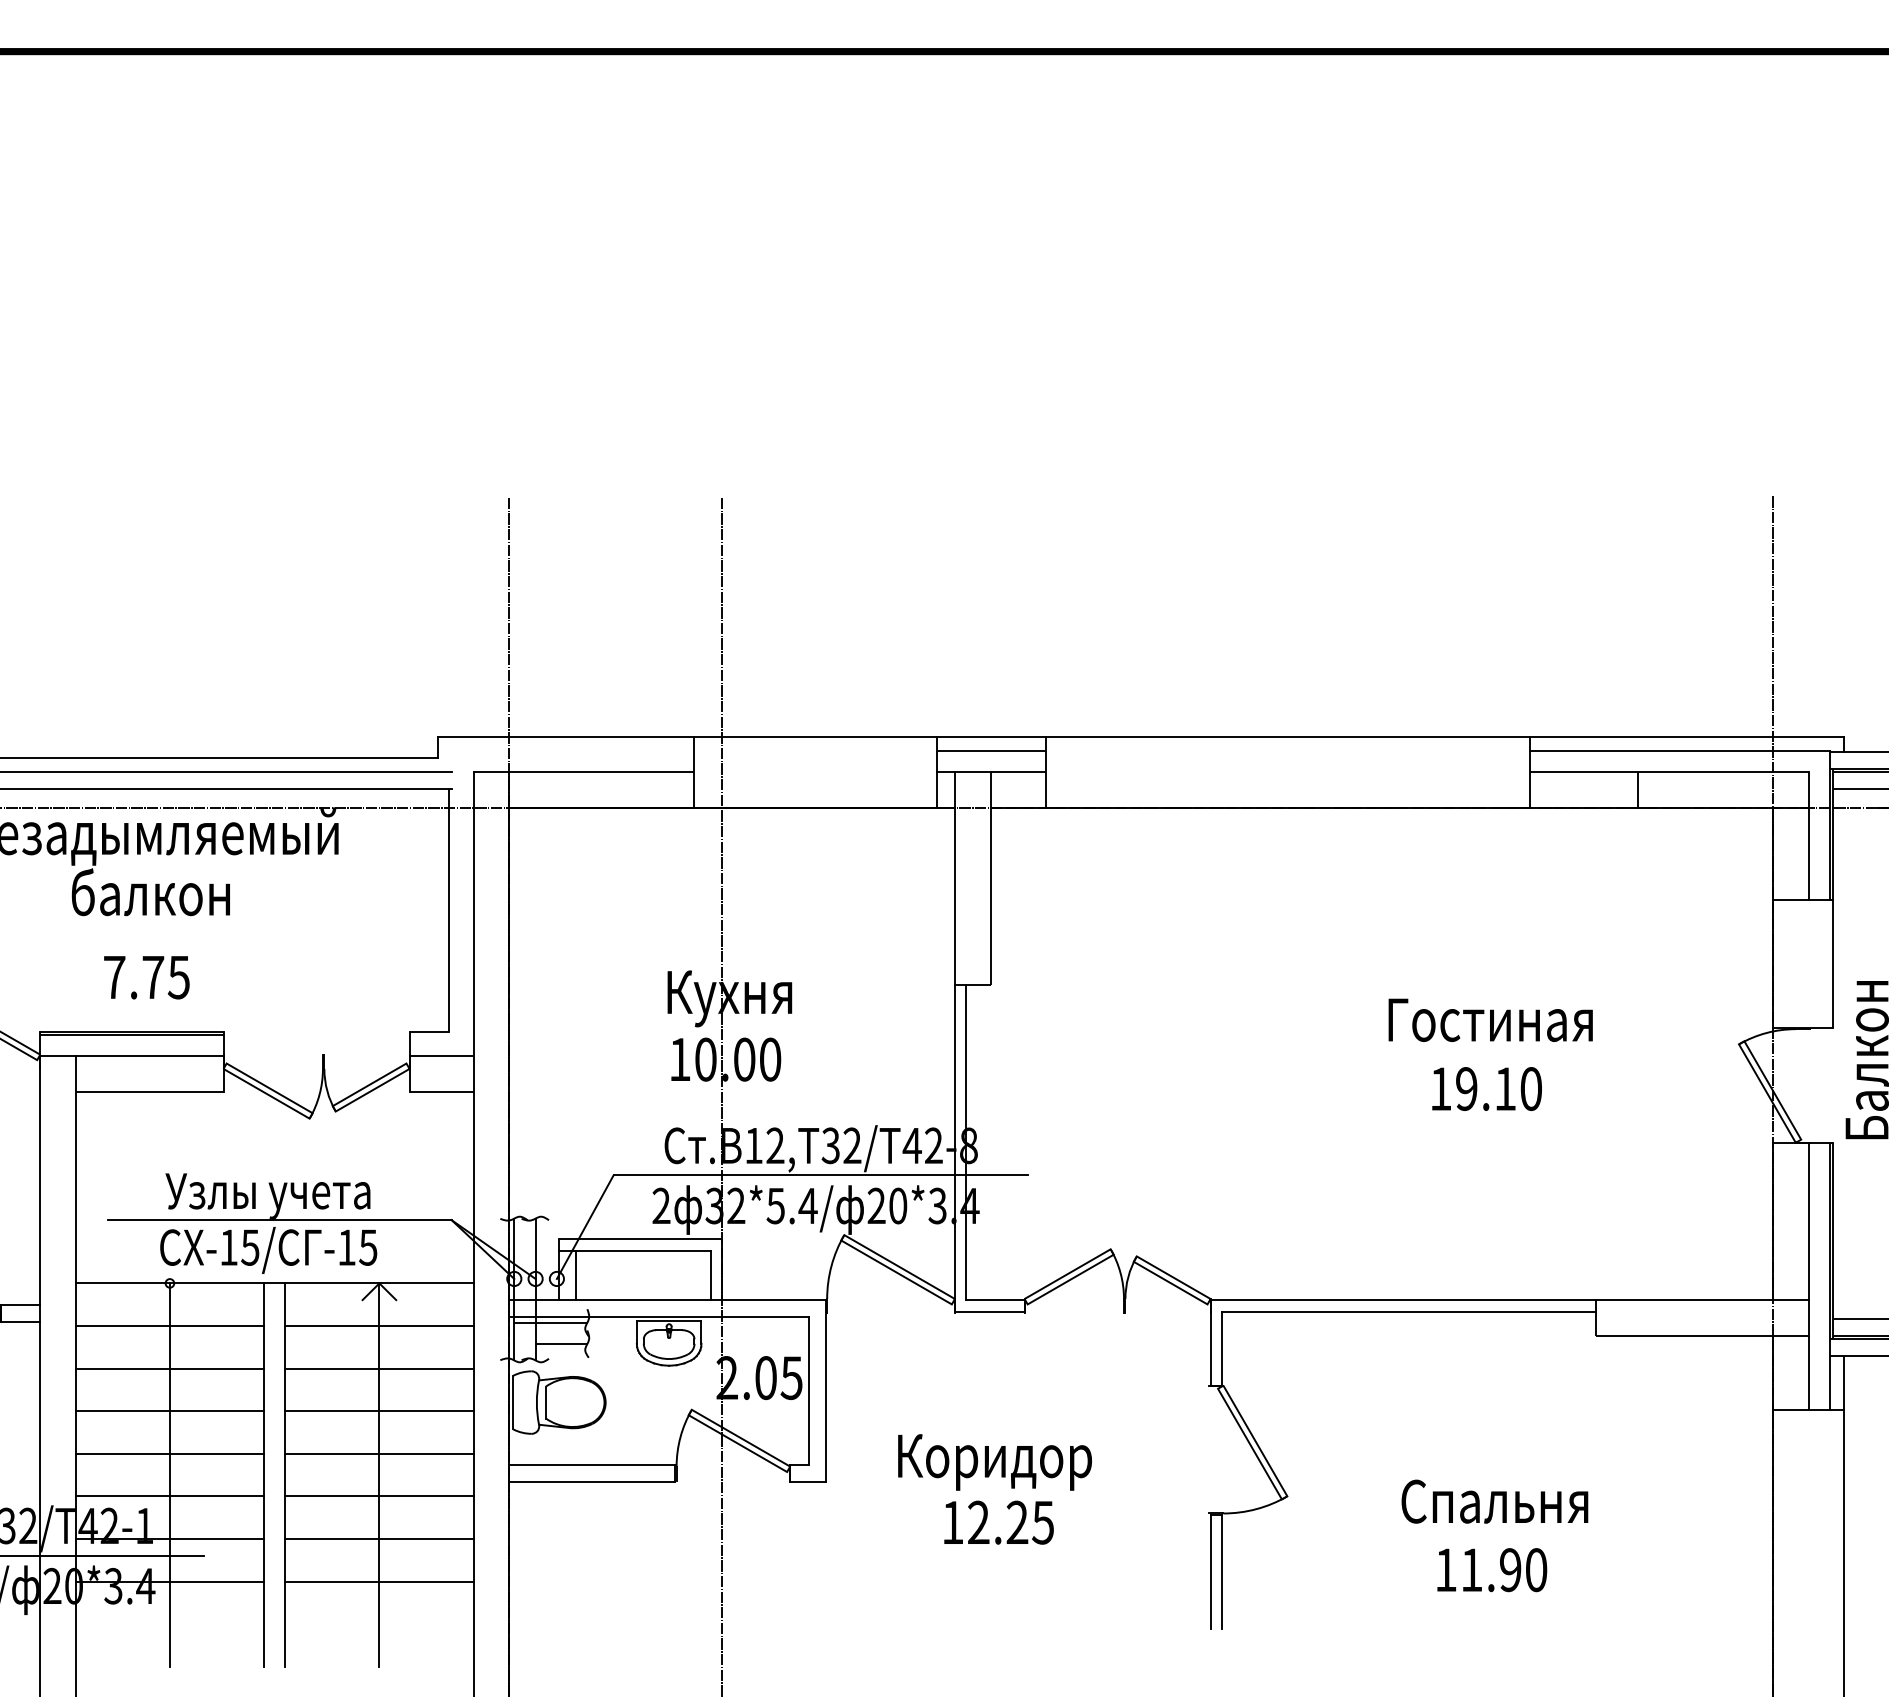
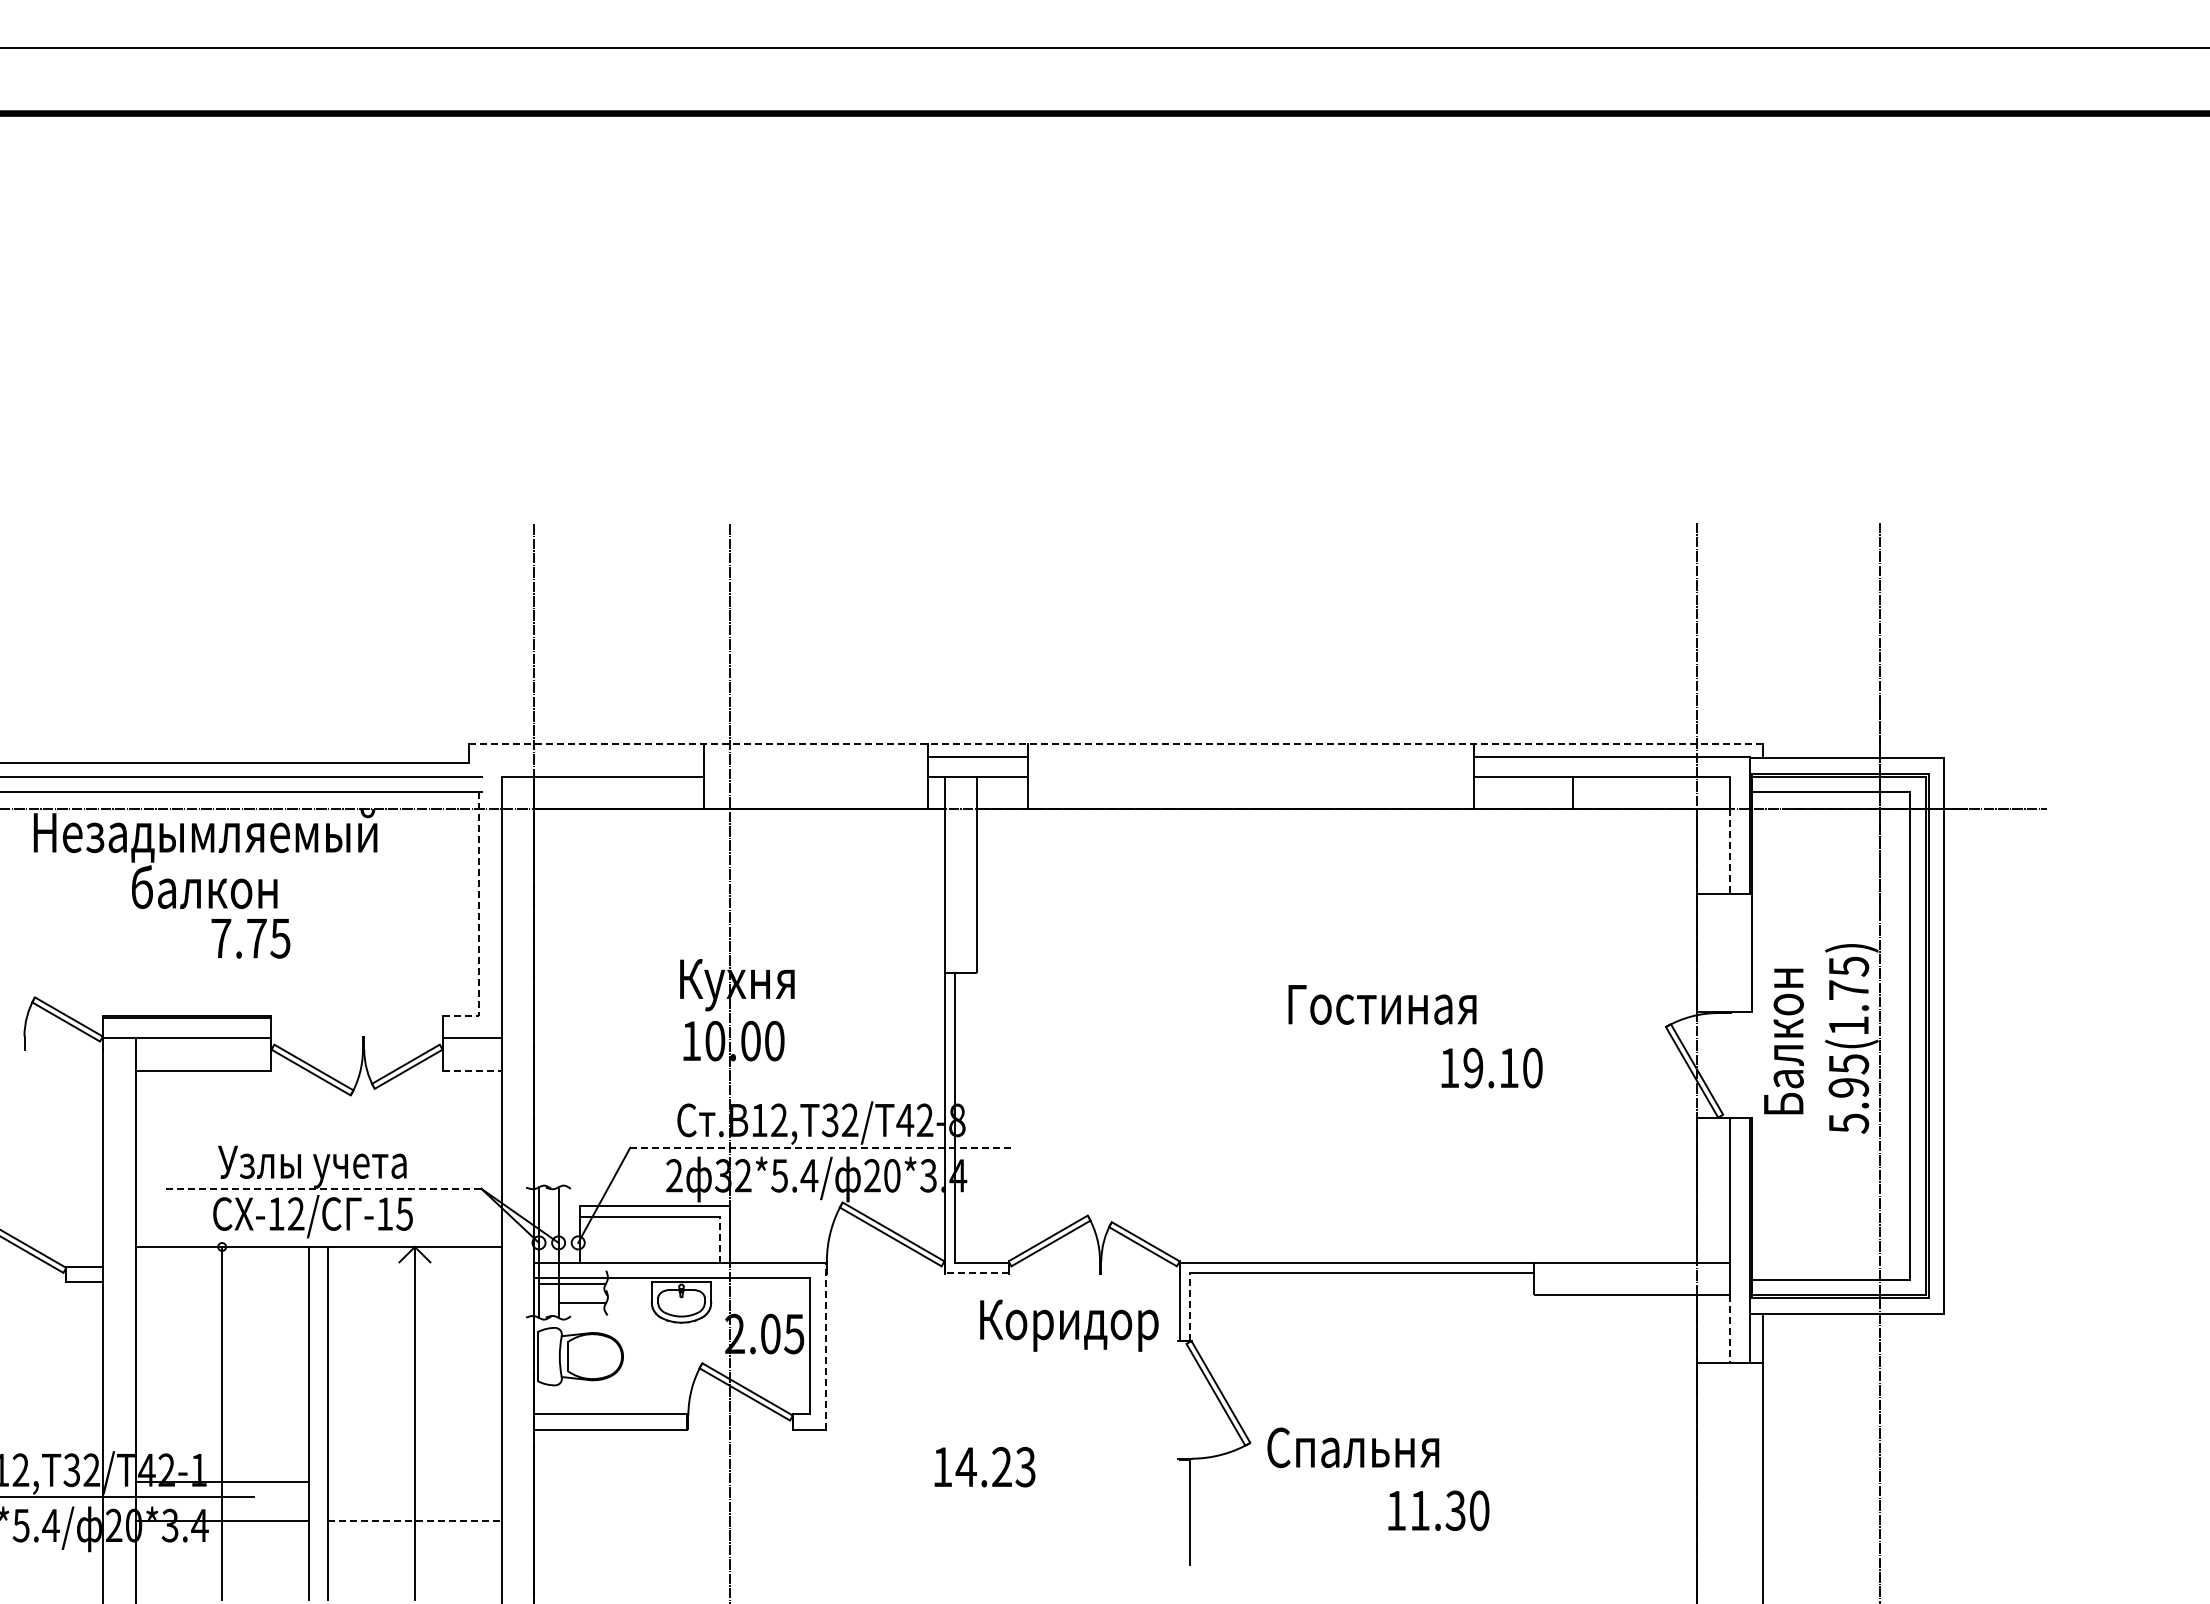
line: (1140, 736) -> (1115, 743), solid -> dashed
line: (1808, 854) -> (1729, 852), solid -> dashed
line: (449, 930) -> (479, 922), solid -> dashed
text: (146, 977) -> (250, 938), moved
text: (1490, 1019) -> (1382, 1004), moved
text: (1486, 1088) -> (1491, 1067), moved
line: (441, 1091) -> (472, 1070), solid -> dashed
line: (821, 1175) -> (821, 1147), solid -> dashed
line: (280, 1219) -> (323, 1188), solid -> dashed
text: (249, 1247) -> (295, 1213), -15/ -> -12/
line: (575, 1275) -> (595, 1239), removed
line: (710, 1275) -> (719, 1239), solid -> dashed
line: (989, 1312) -> (976, 1273), solid -> dashed
line: (169, 1326) -> (221, 1286), removed
line: (378, 1326) -> (414, 1286), removed
line: (1222, 1349) -> (1190, 1307), solid -> dashed
line: (169, 1368) -> (221, 1325), removed
line: (378, 1368) -> (414, 1325), removed
line: (1808, 1373) -> (1729, 1329), solid -> dashed
line: (825, 1391) -> (825, 1346), solid -> dashed
line: (169, 1411) -> (221, 1364), removed
line: (378, 1411) -> (414, 1364), removed
line: (169, 1453) -> (221, 1403), removed
line: (378, 1453) -> (414, 1403), removed
text: (995, 1462) -> (1069, 1325), moved
line: (169, 1496) -> (221, 1443), removed
line: (378, 1496) -> (414, 1443), removed
text: (1495, 1501) -> (1353, 1447), moved
text: (1010, 1521) -> (995, 1466), 12.25 -> 14.23
line: (378, 1539) -> (414, 1482), removed
text: (1510, 1569) -> (1455, 1510), 11.90 -> 11.30
line: (1210, 1571) -> (1179, 1512), removed
line: (378, 1581) -> (414, 1521), solid -> dashed

